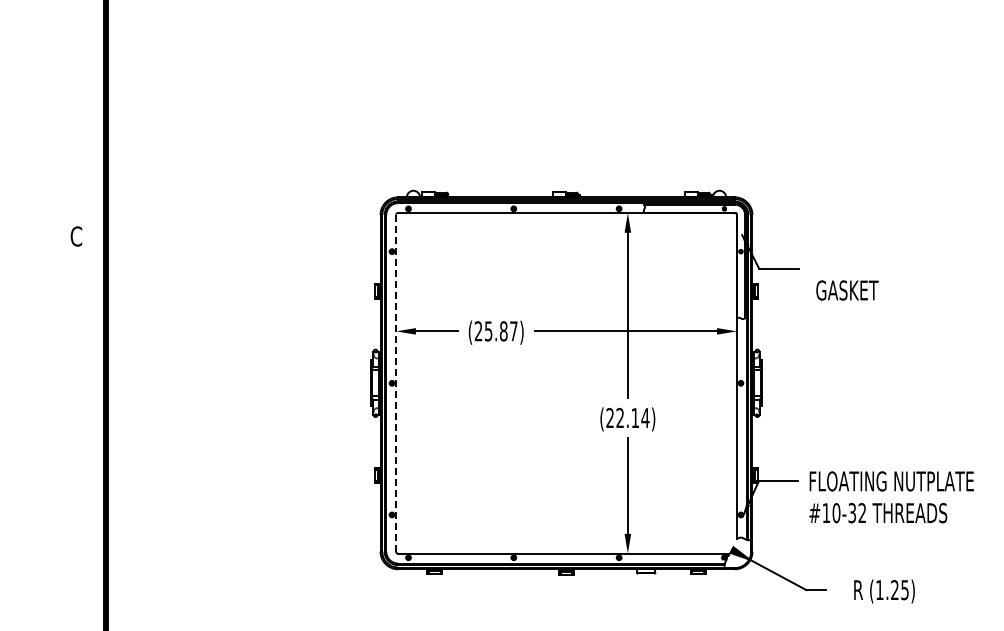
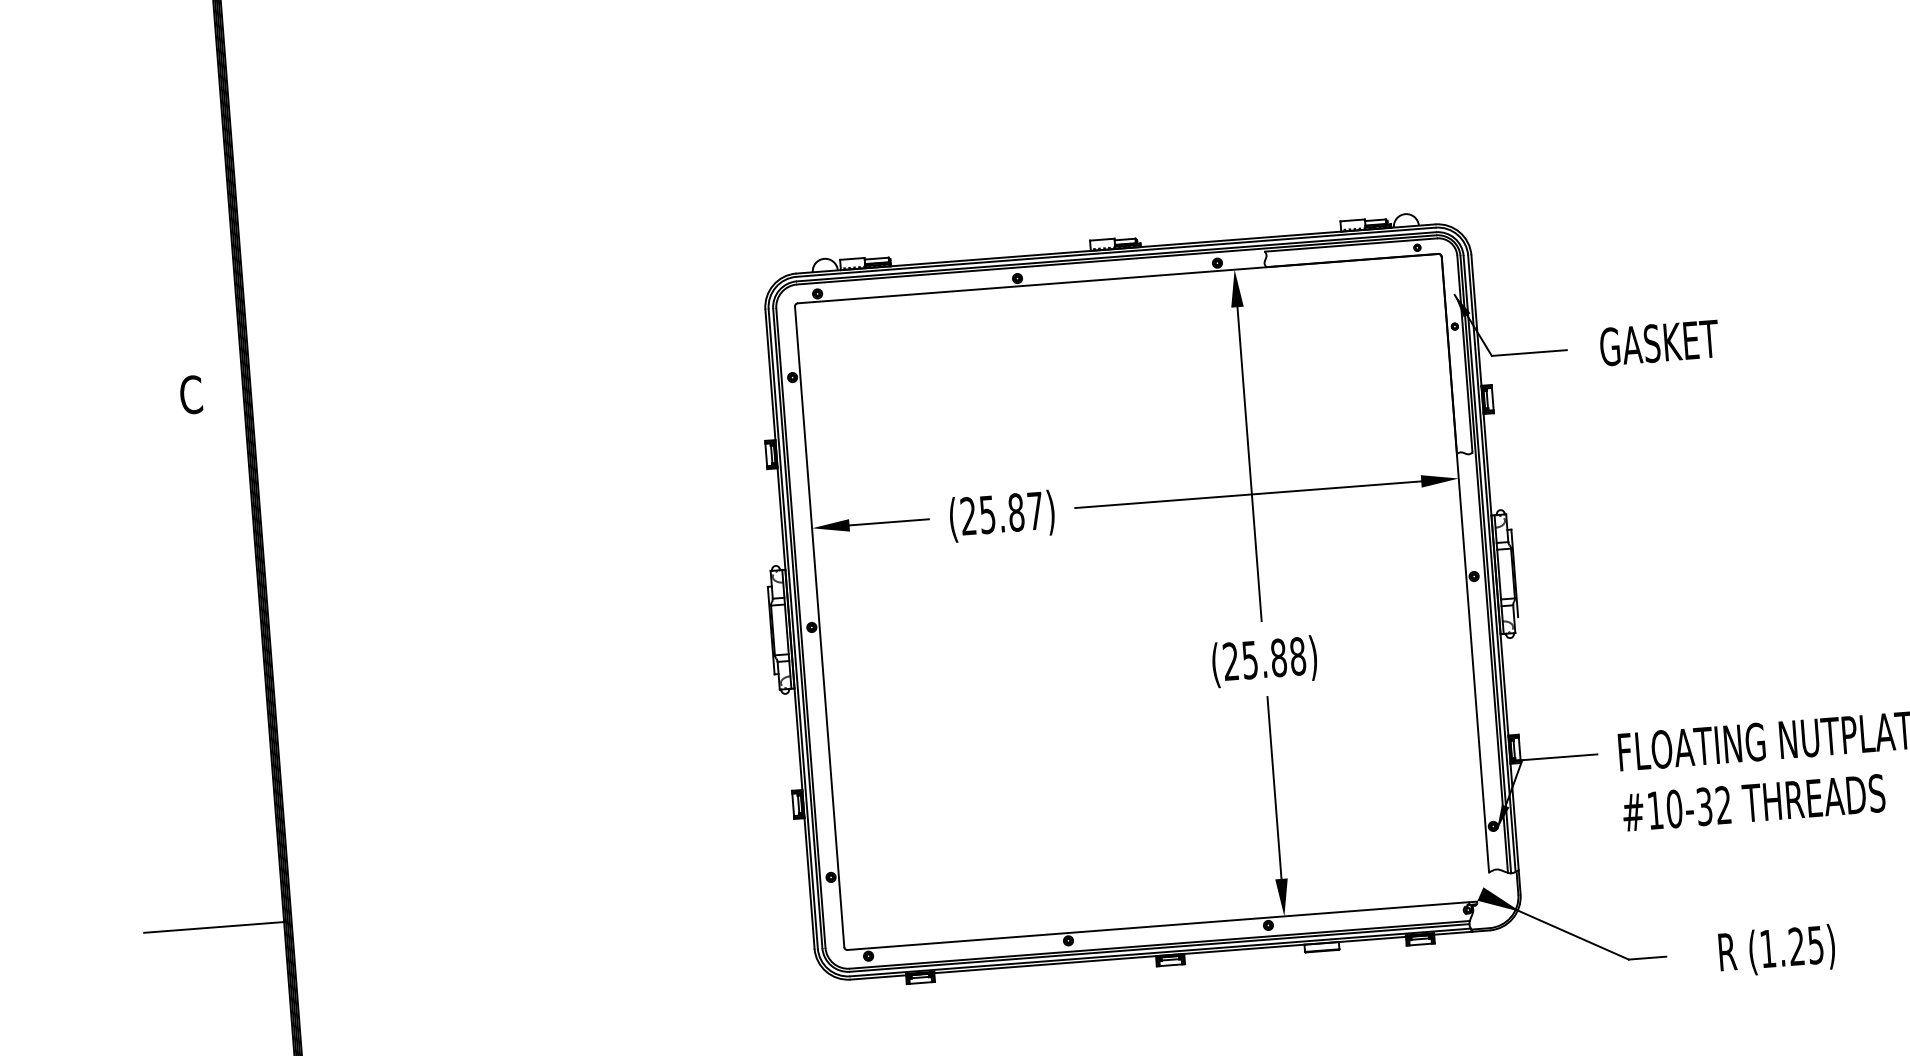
text: (847, 290) -> (1659, 343), moved
line: (396, 383) -> (820, 627), dashed -> solid
text: (632, 417) -> (1273, 657), (22.14) -> (25.88)
line: (66, 516) -> (213, 927), added

